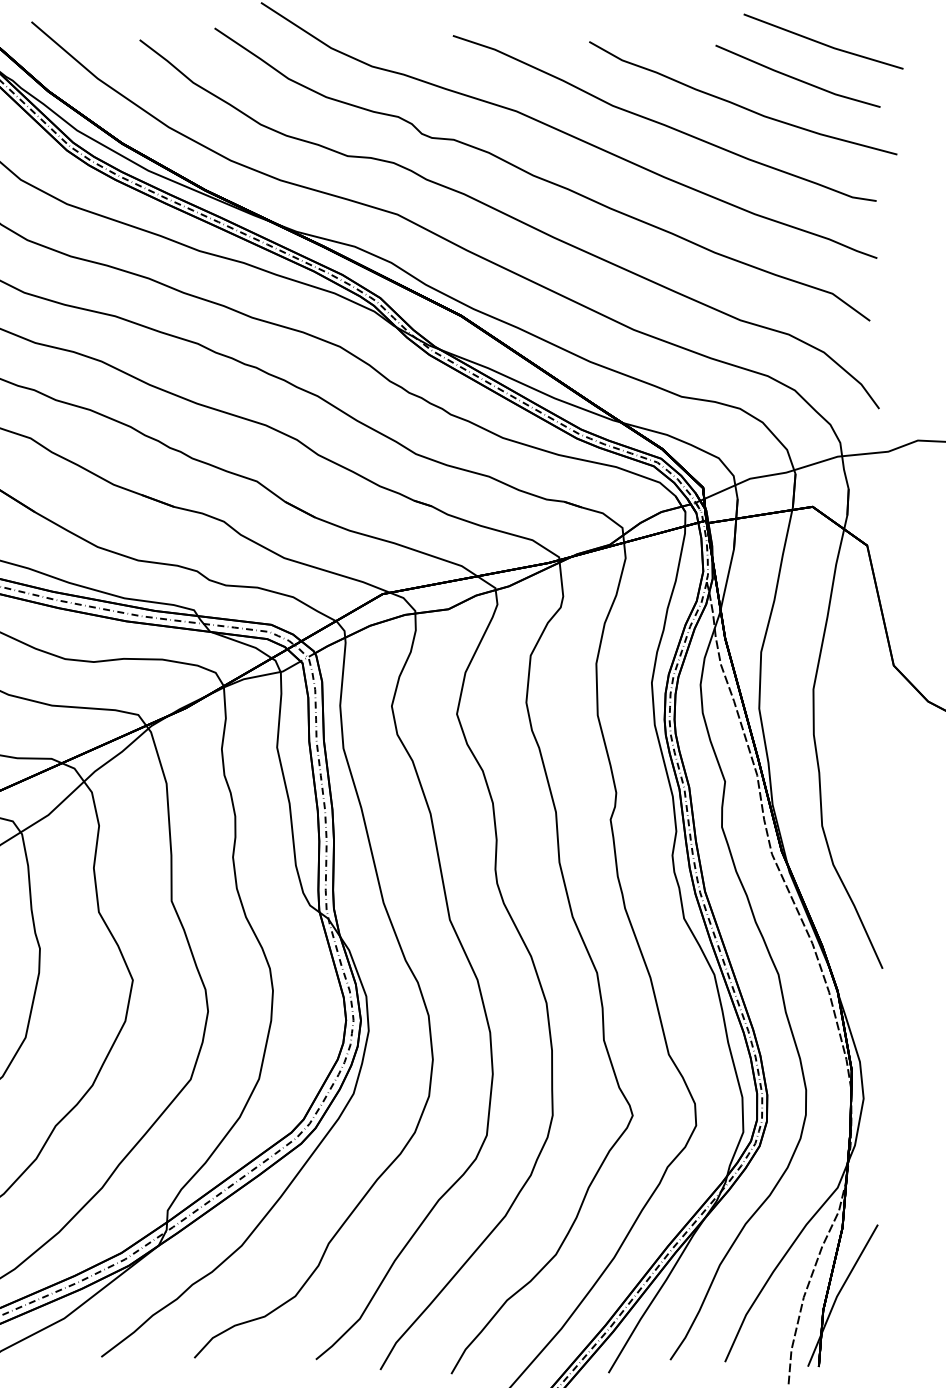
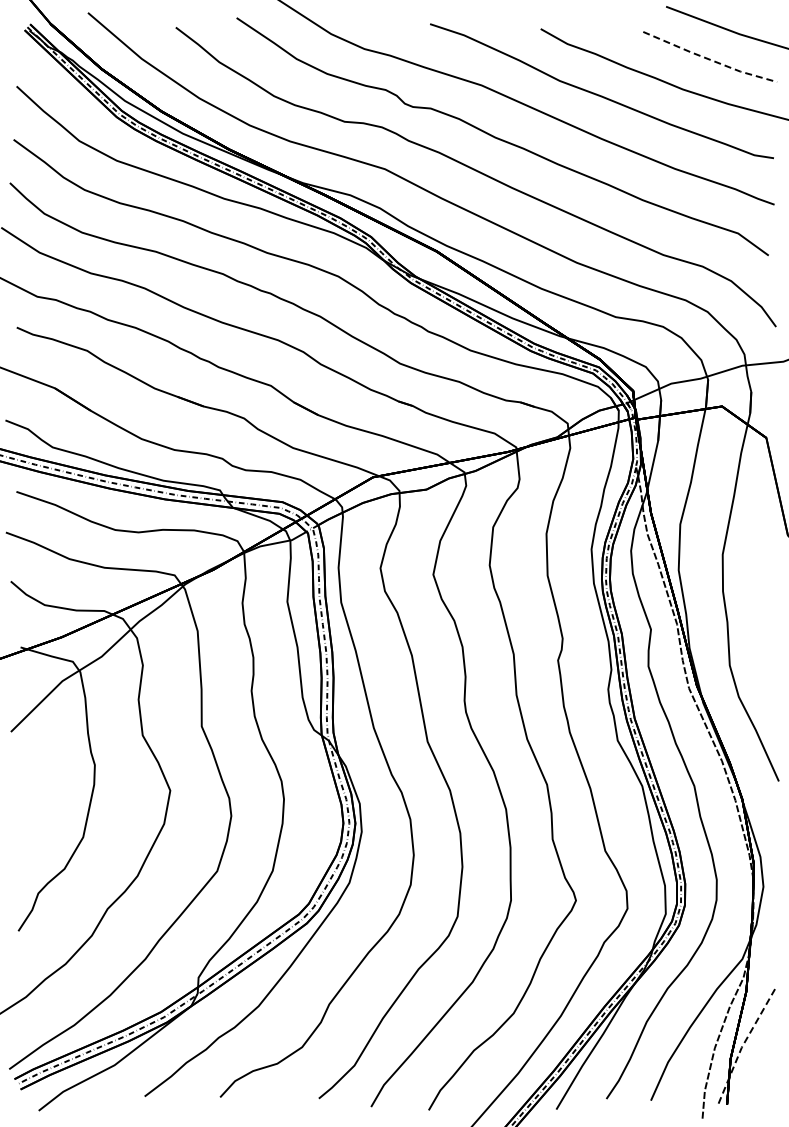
line: (798, 79) -> (710, 59), solid -> dashed
line: (837, 1294) -> (742, 1045), solid -> dashed

